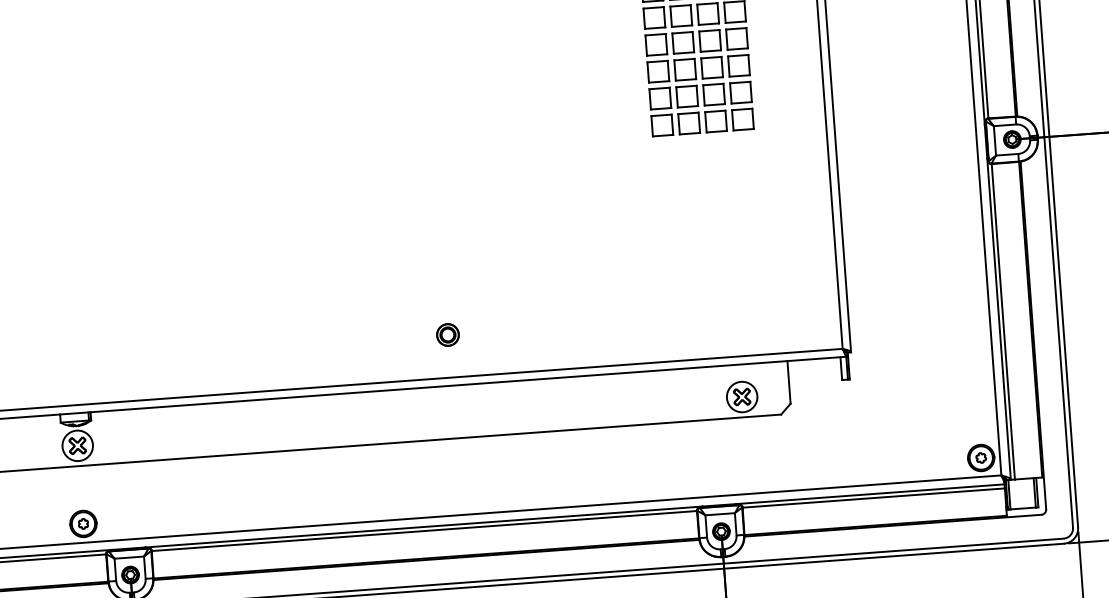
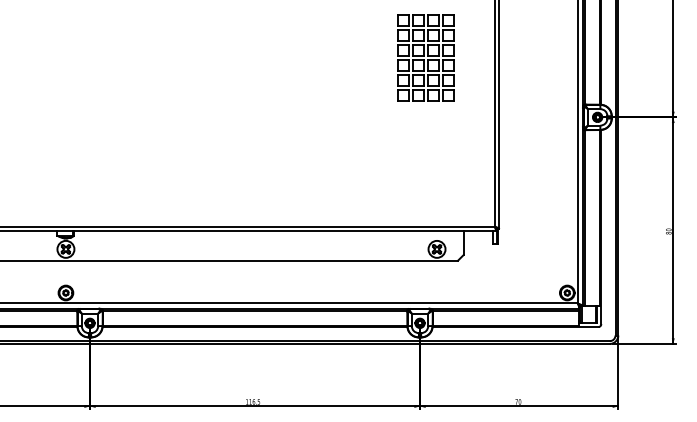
part: (448, 334) -> (276, 202), removed

